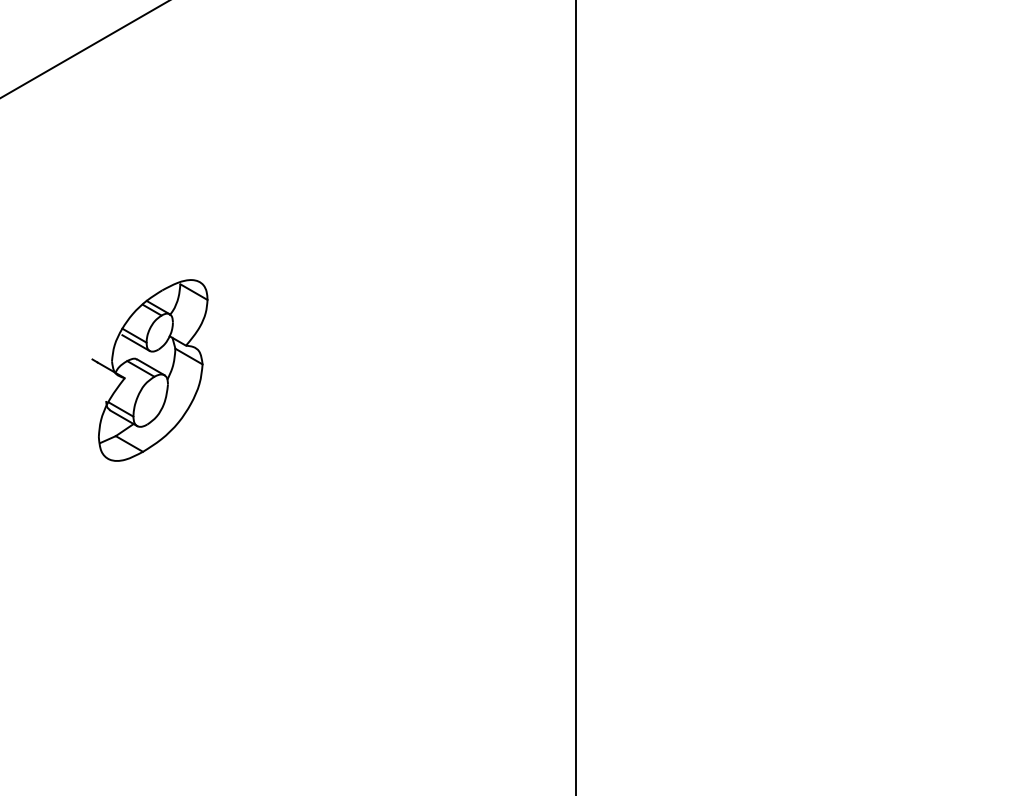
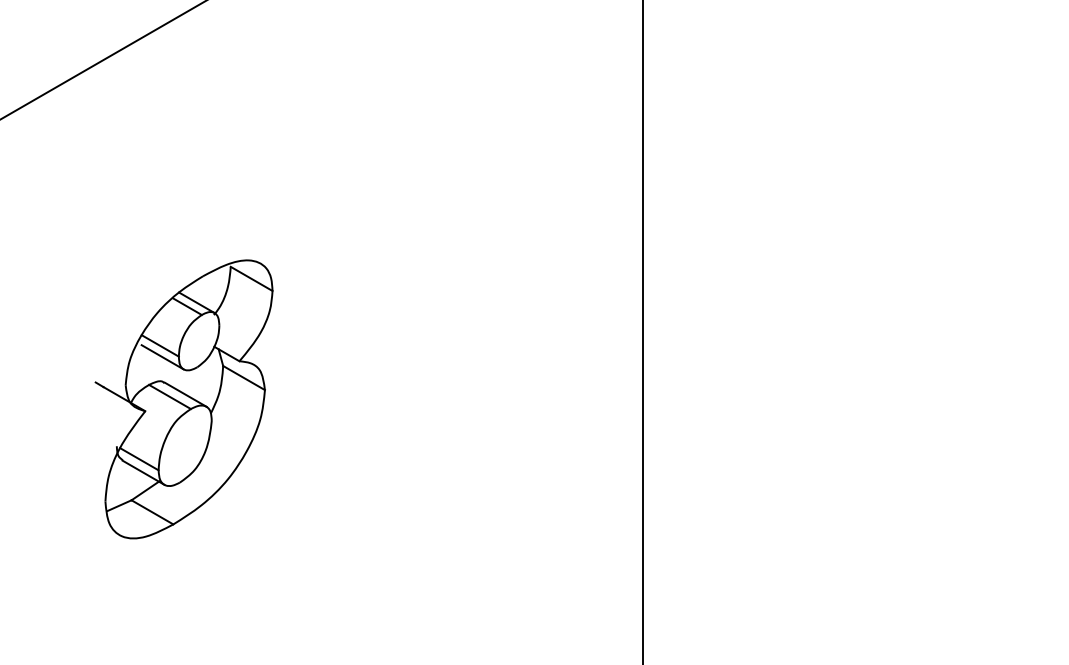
part: (149, 370) -> (183, 399), size x1.43

